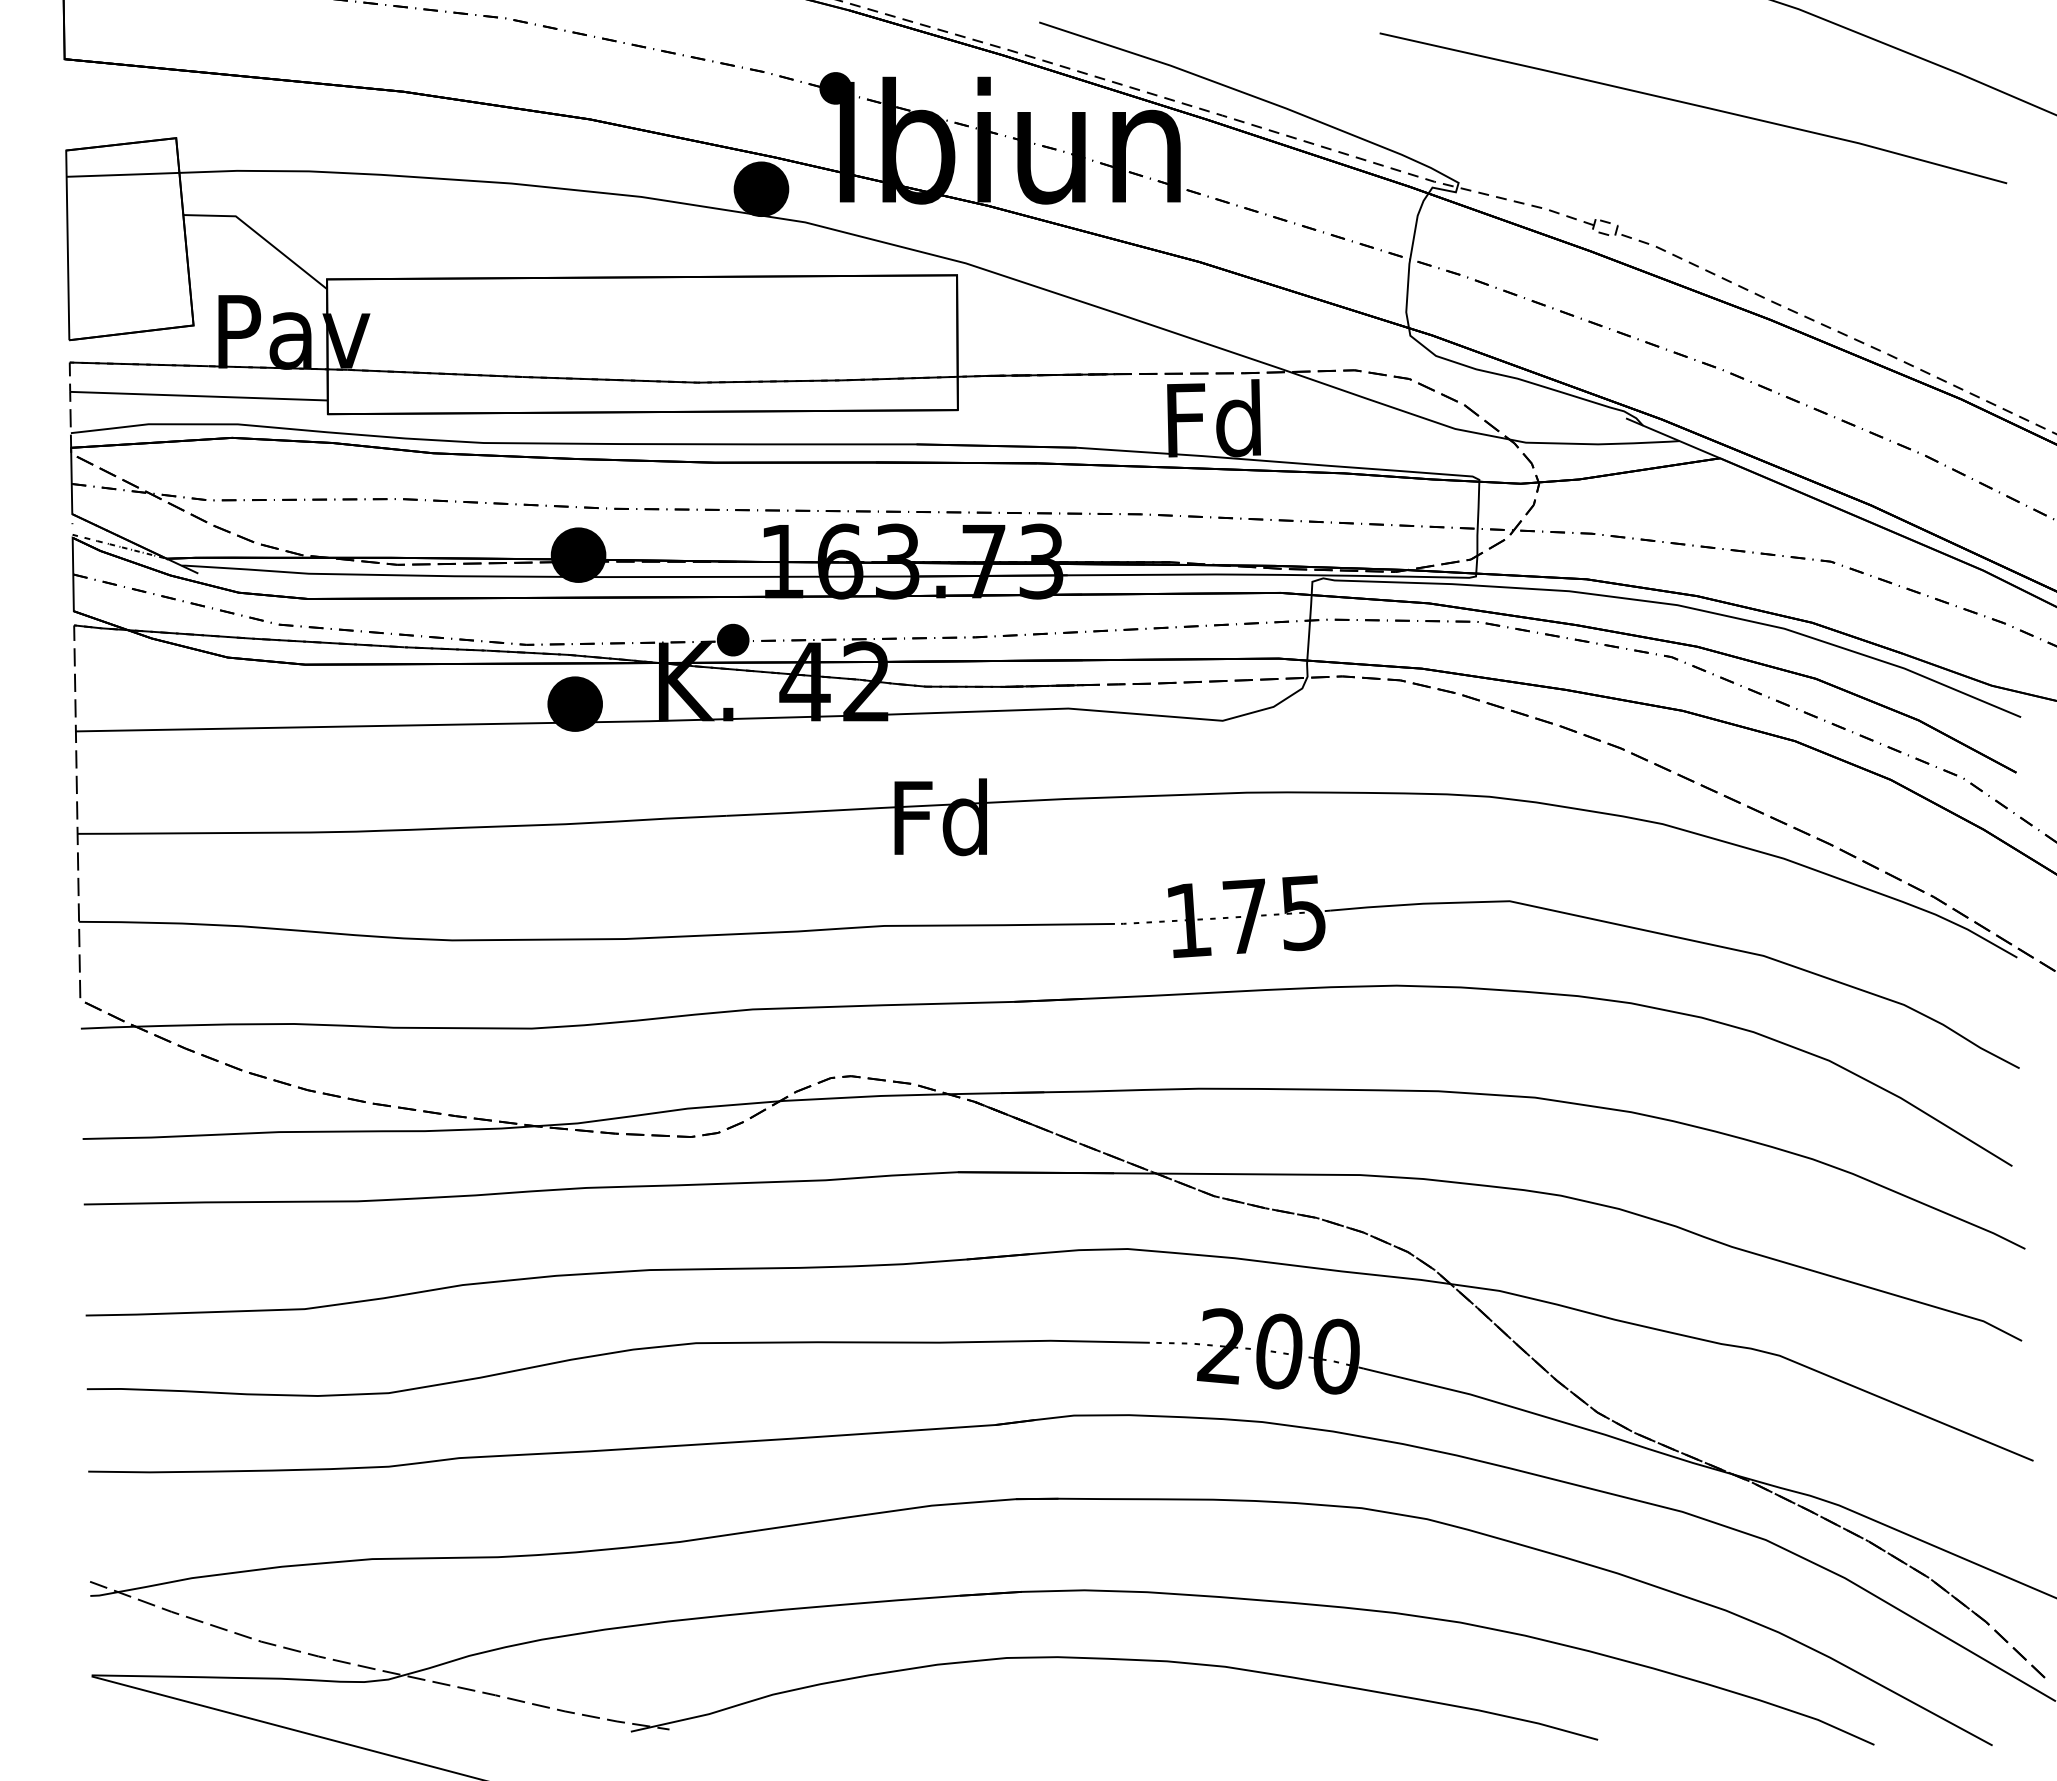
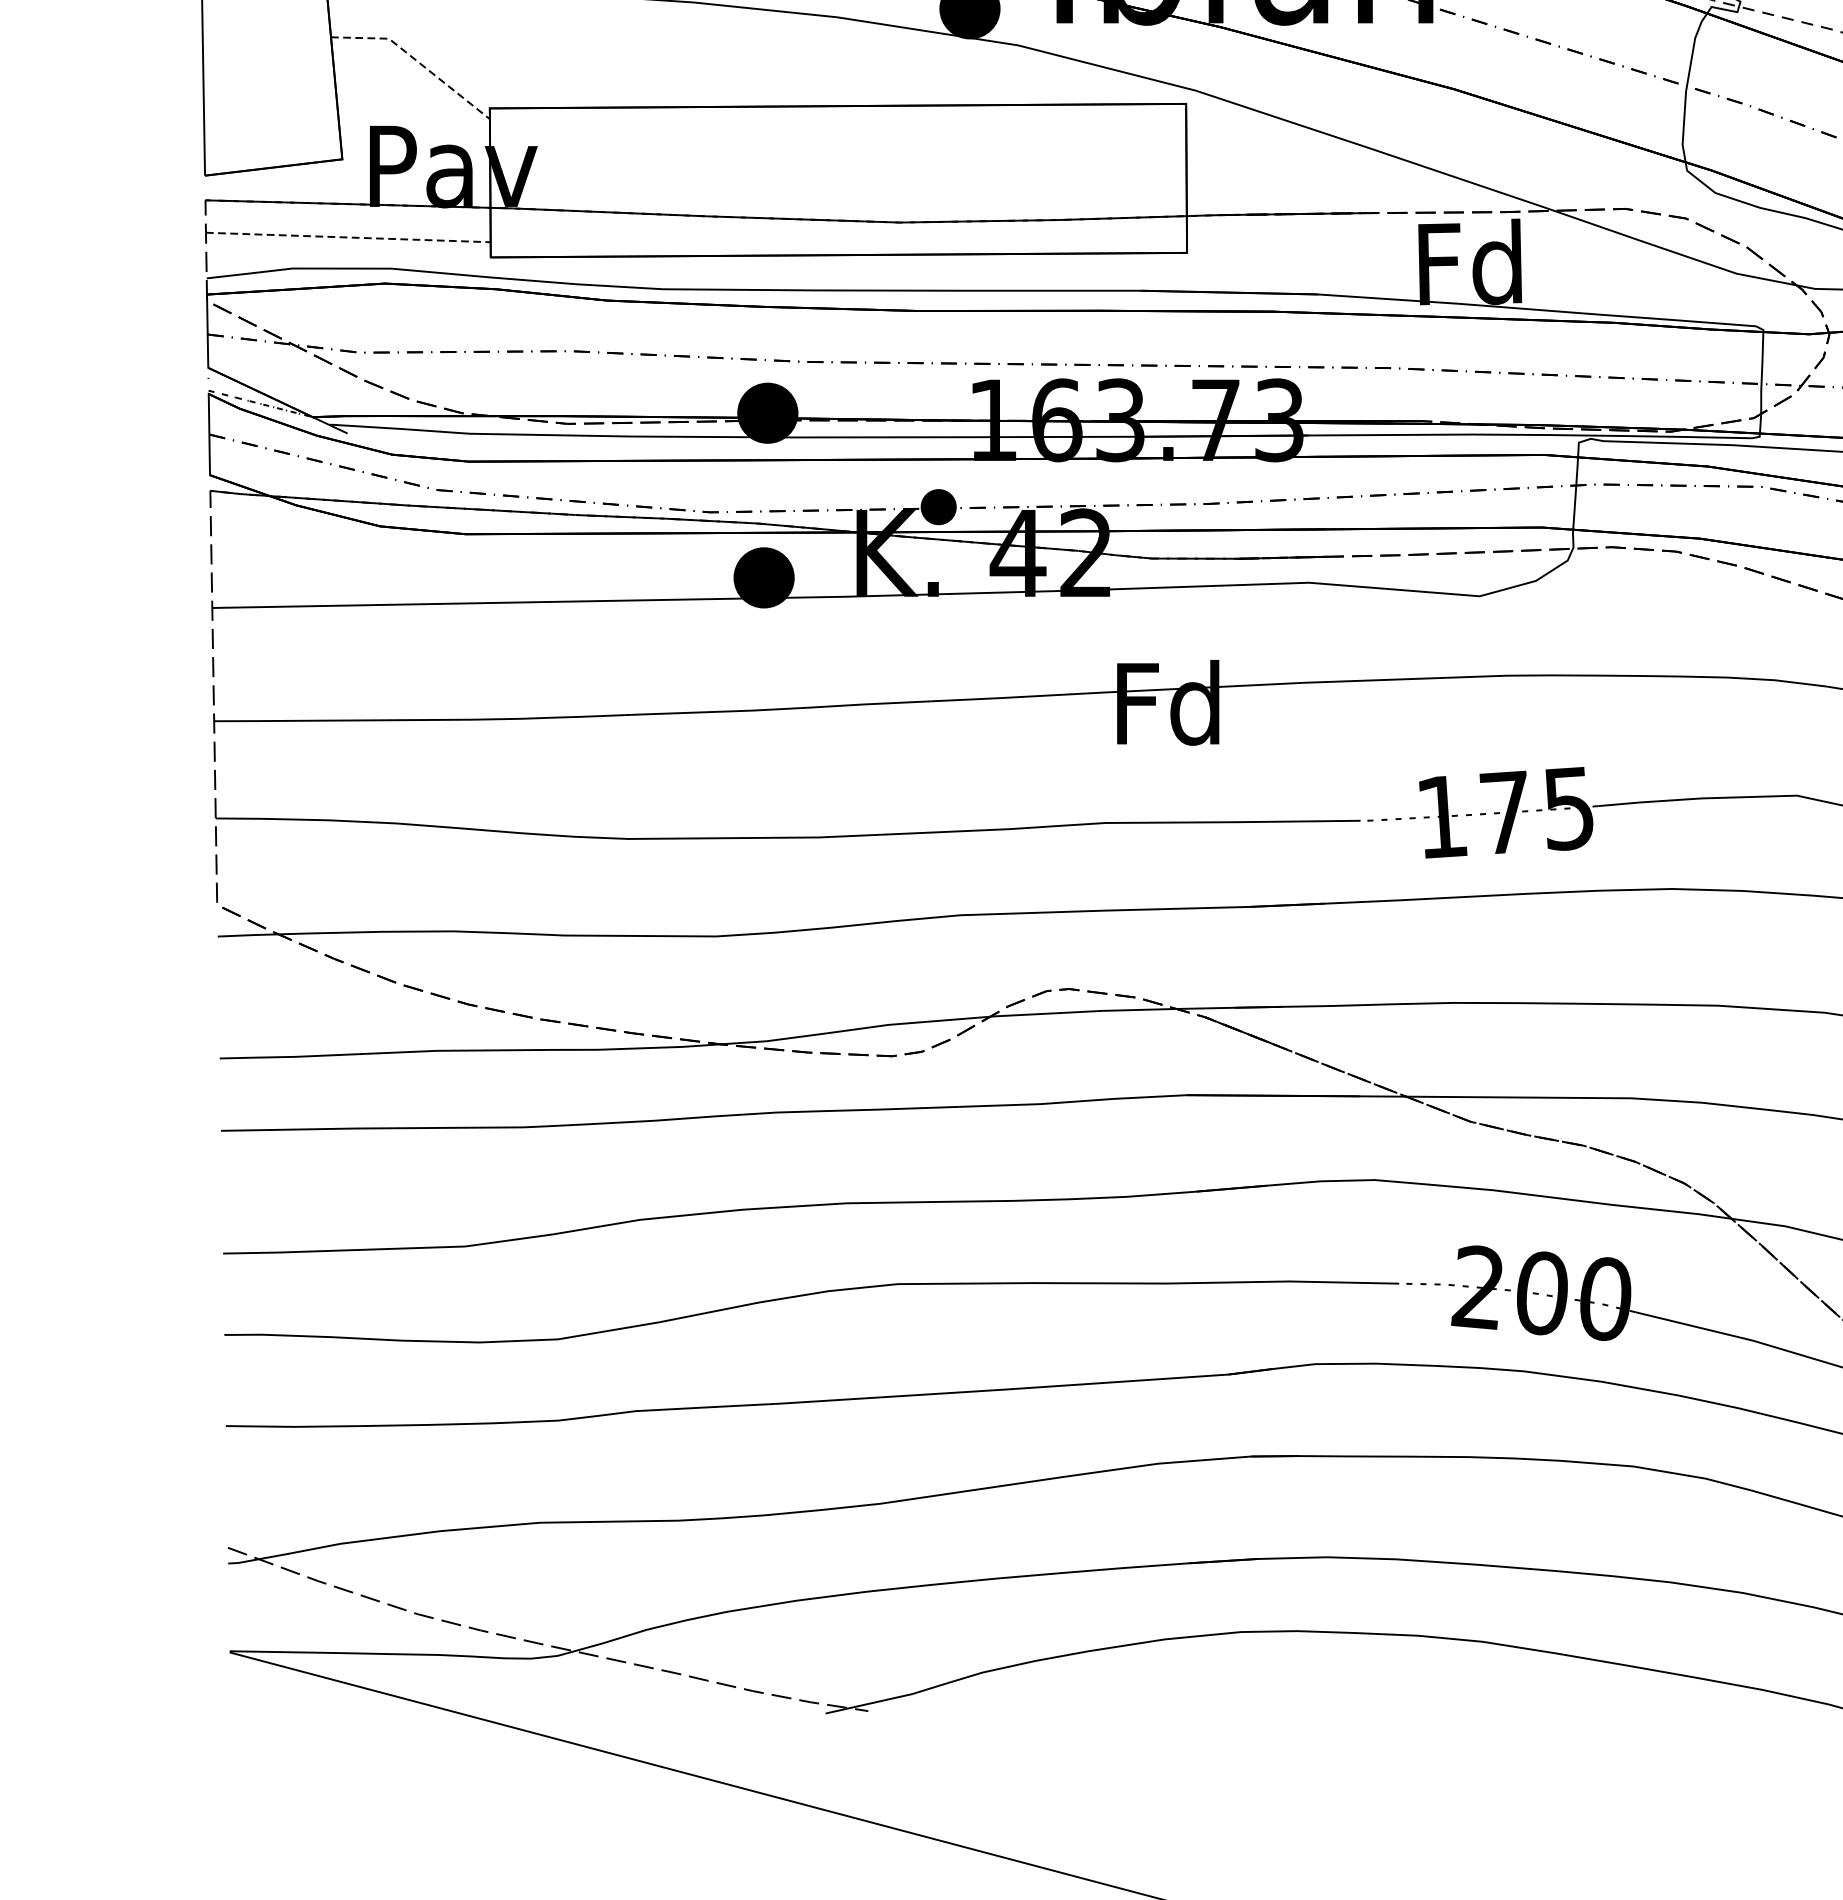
line: (260, 236) -> (416, 61), solid -> dashed
line: (198, 396) -> (347, 237), solid -> dashed

